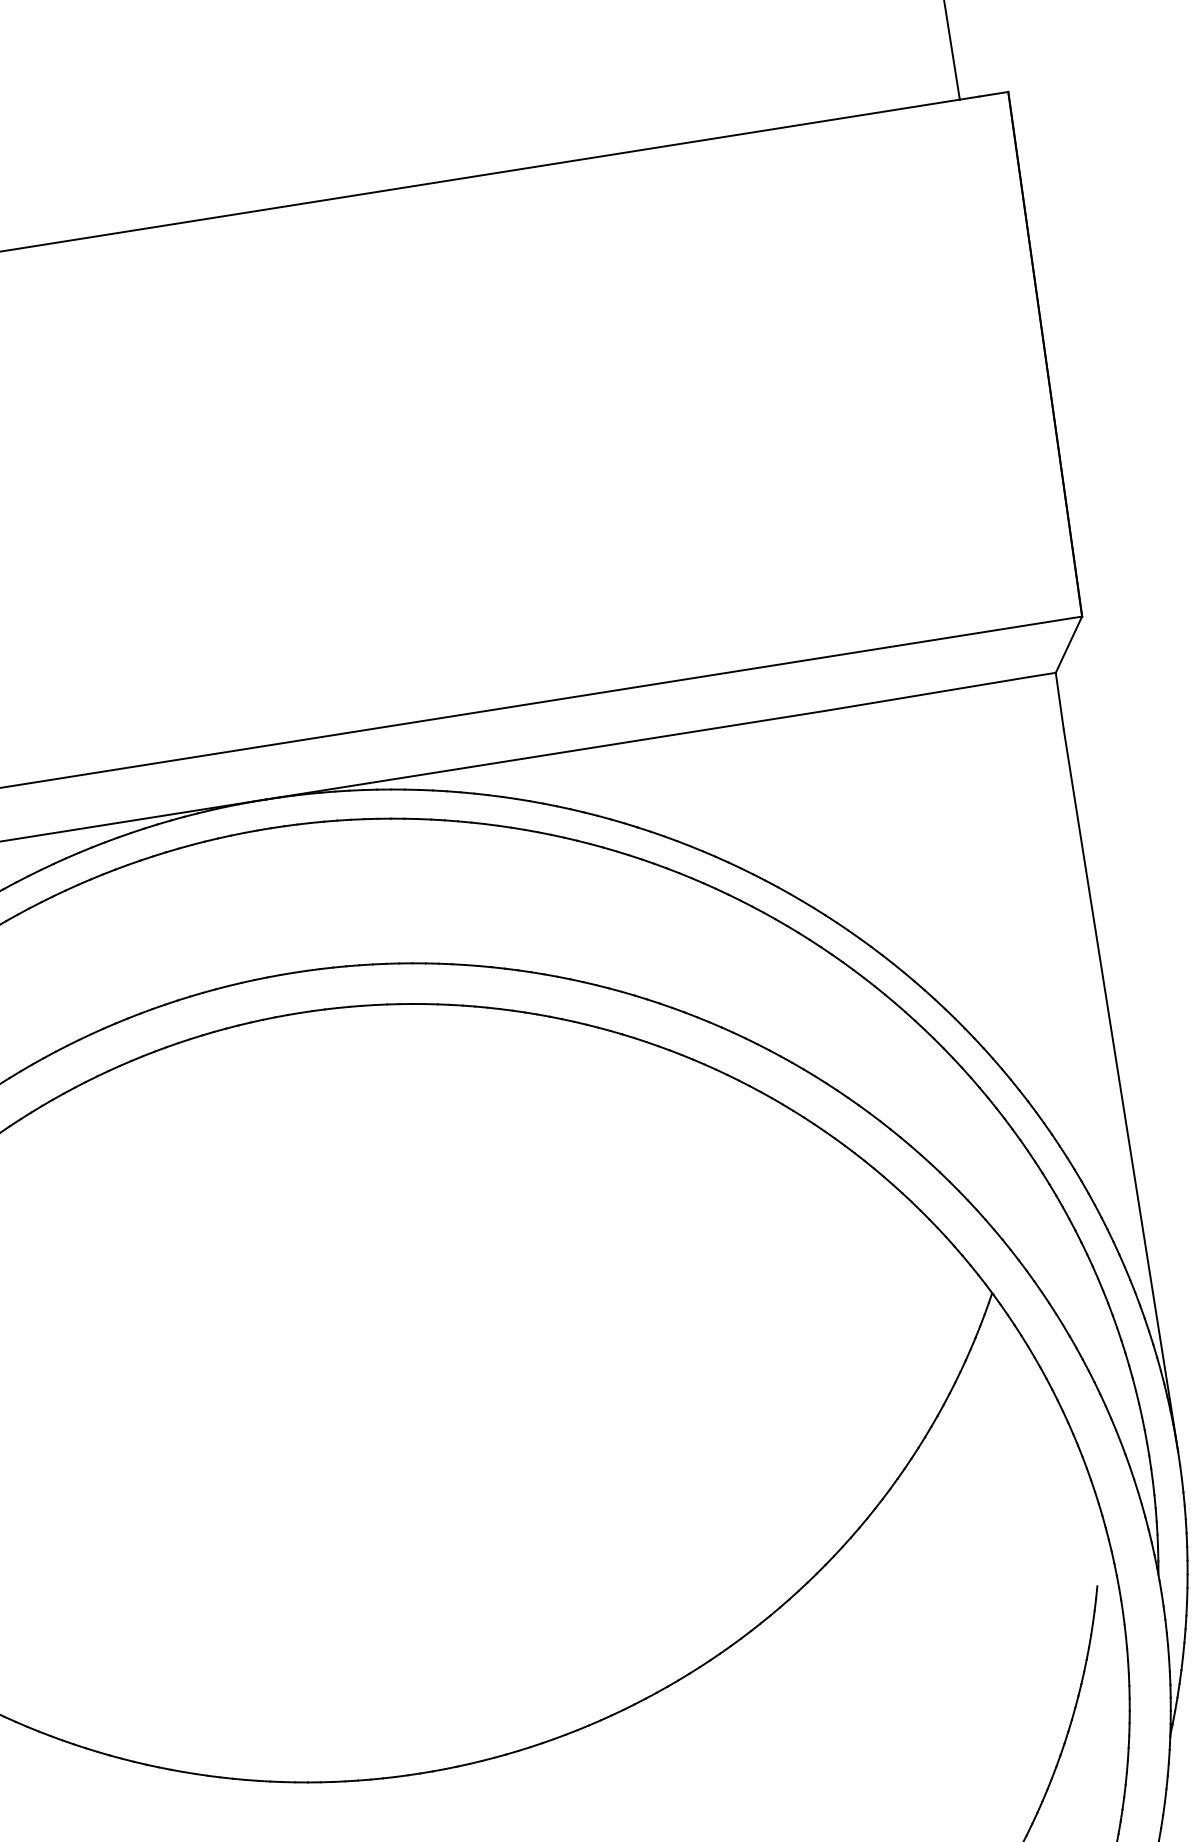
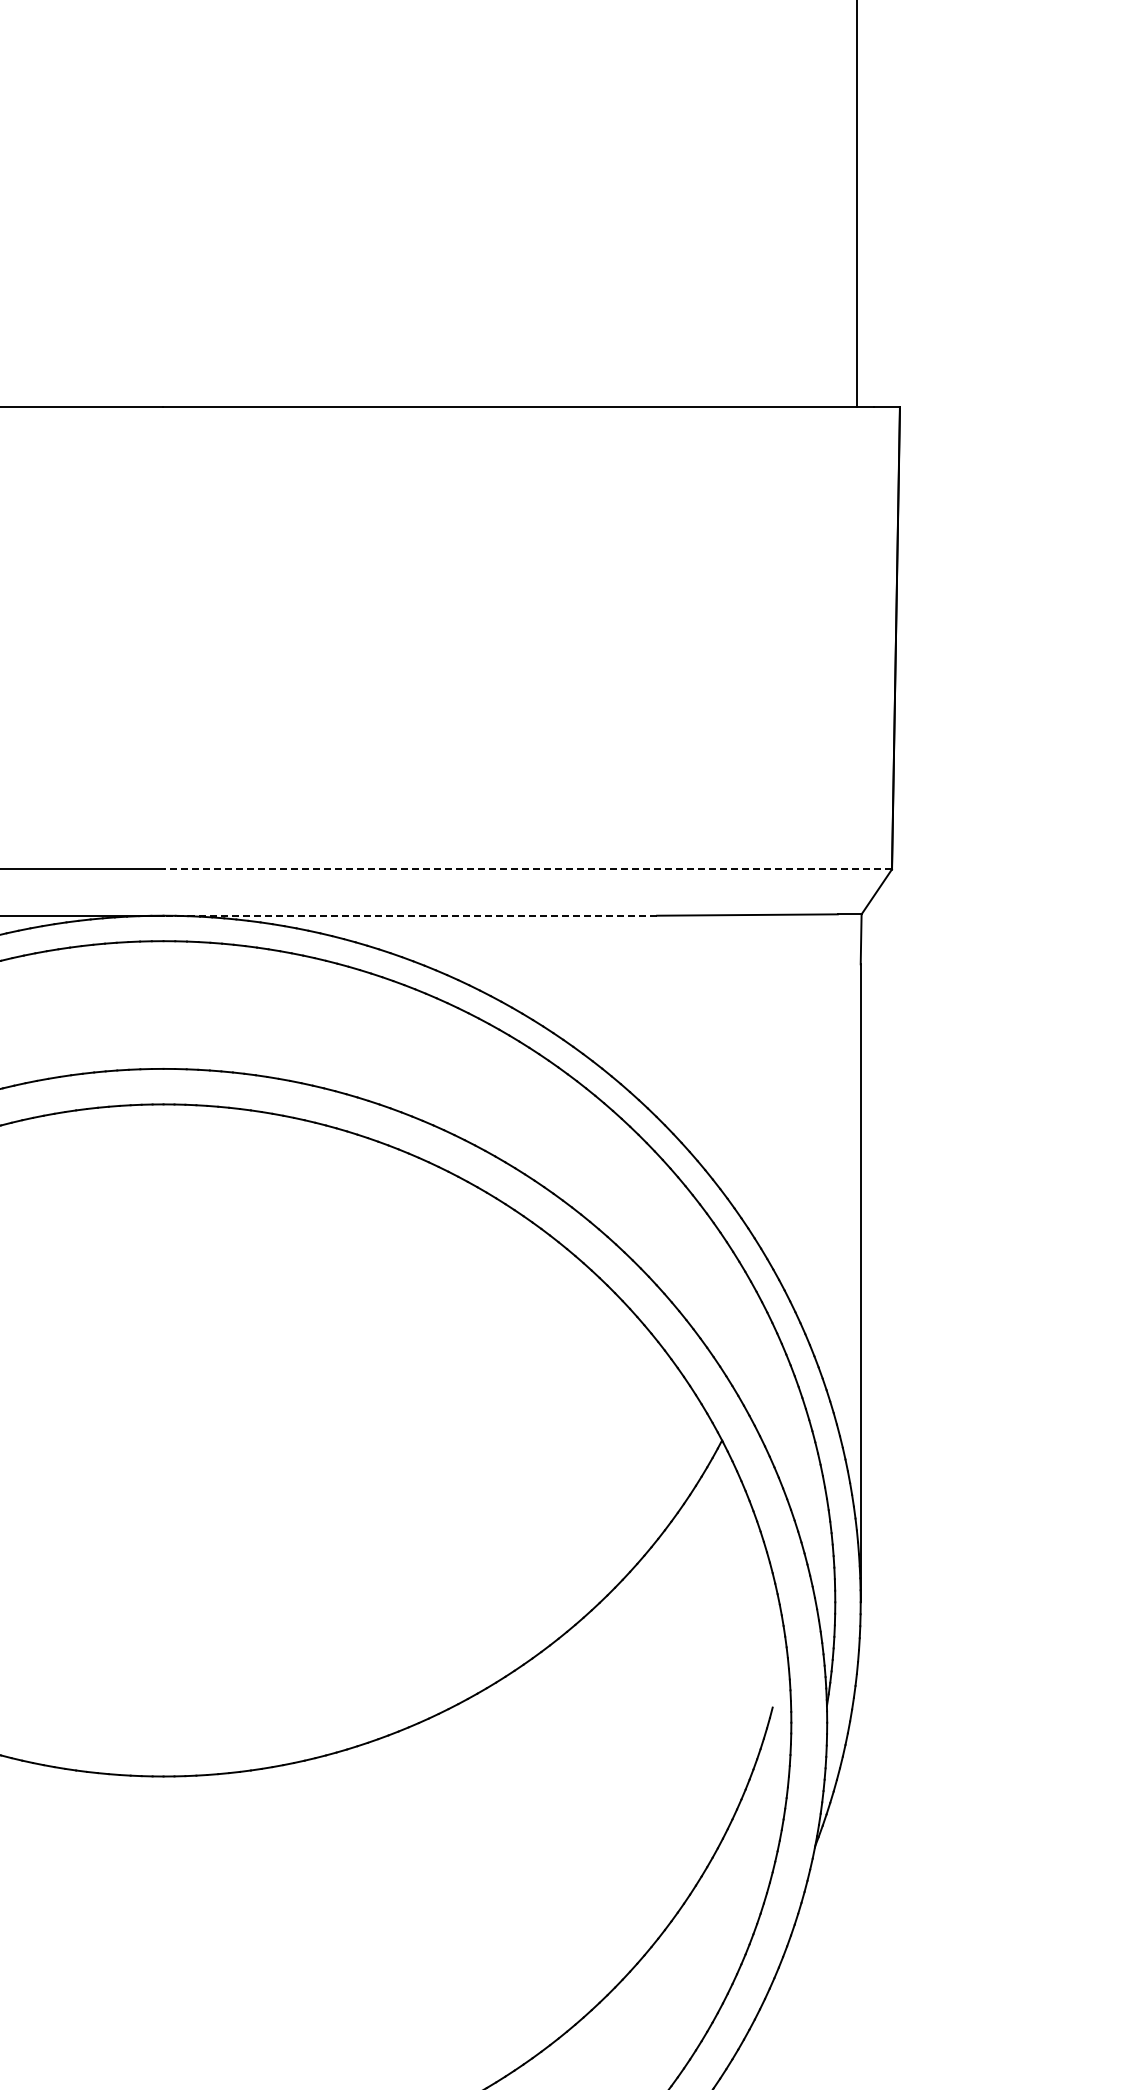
line: (669, 681) -> (527, 869), solid -> dashed
line: (545, 754) -> (410, 915), solid -> dashed

